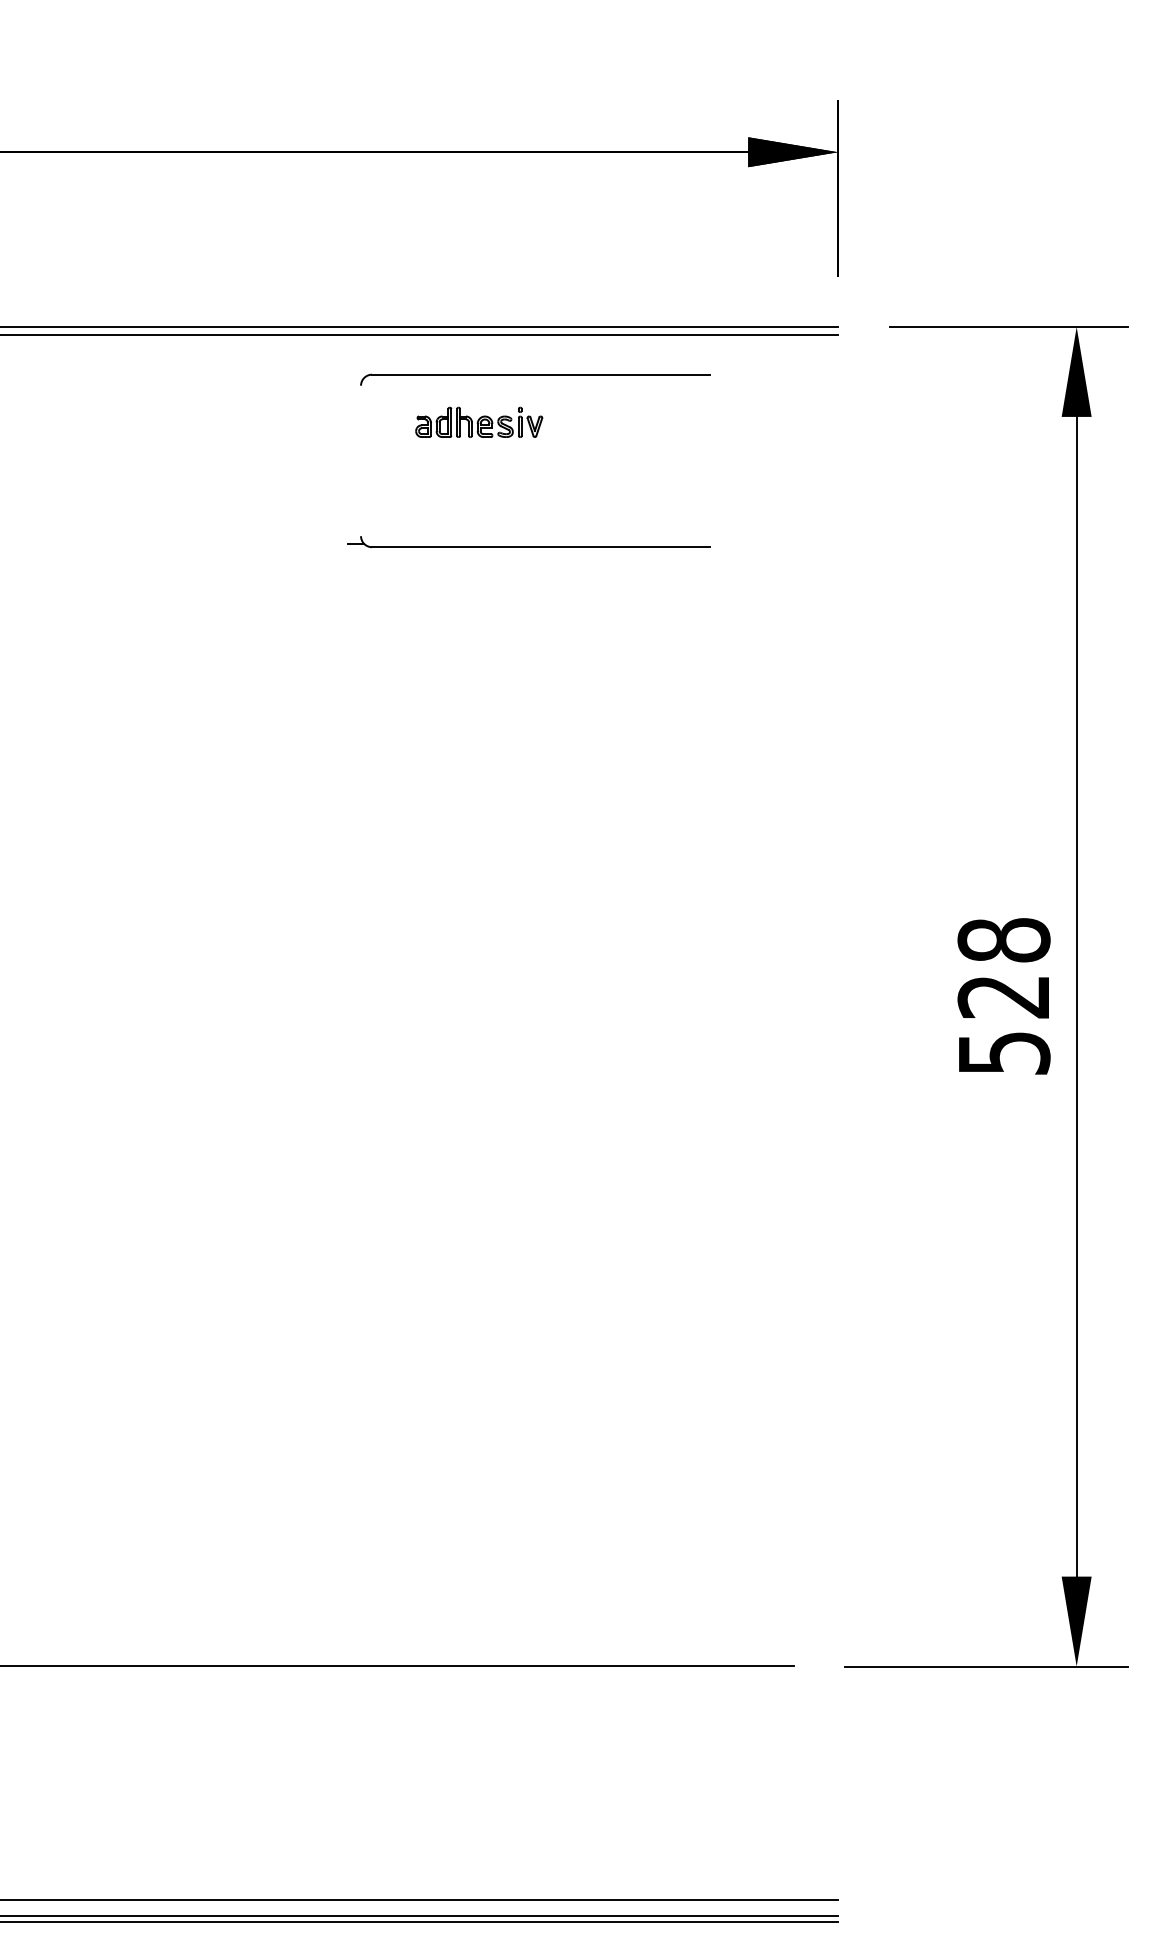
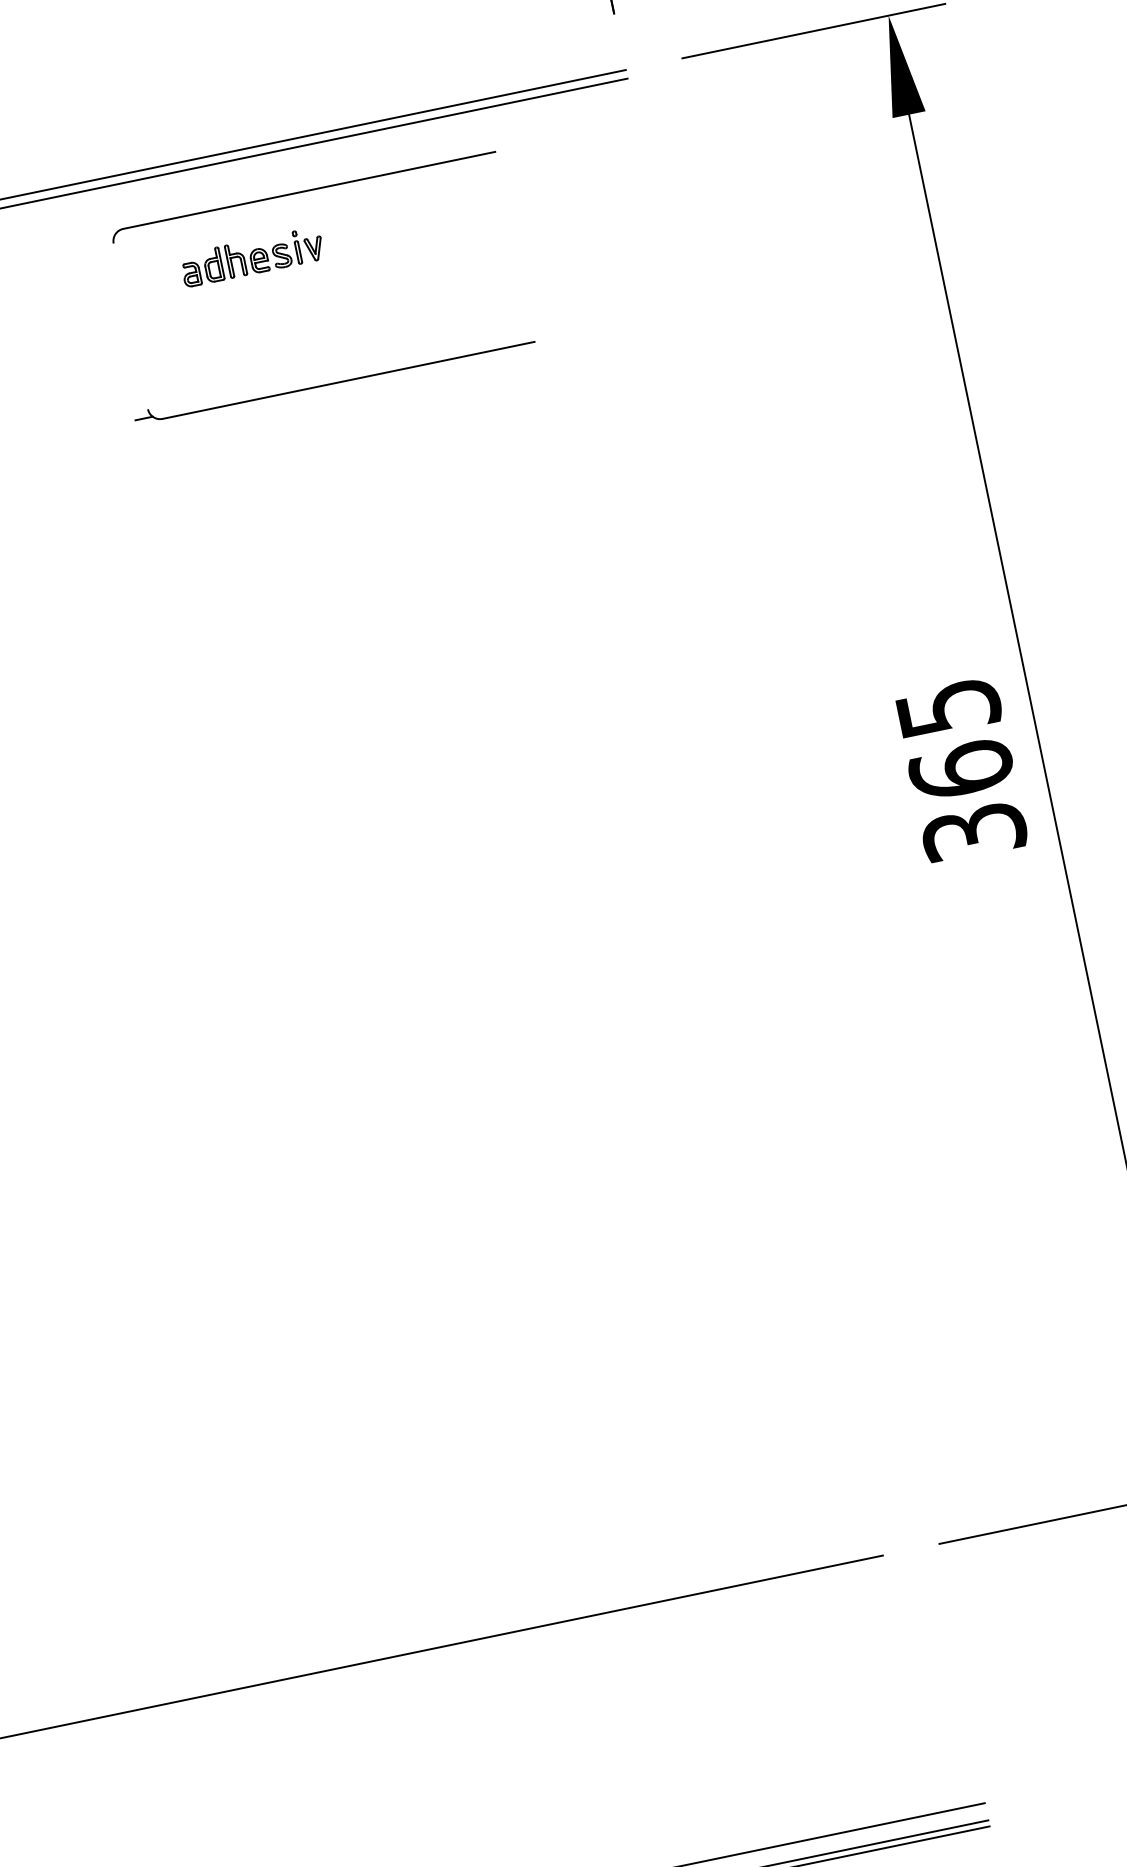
text: (1003, 996) -> (960, 769), 528 -> 365

